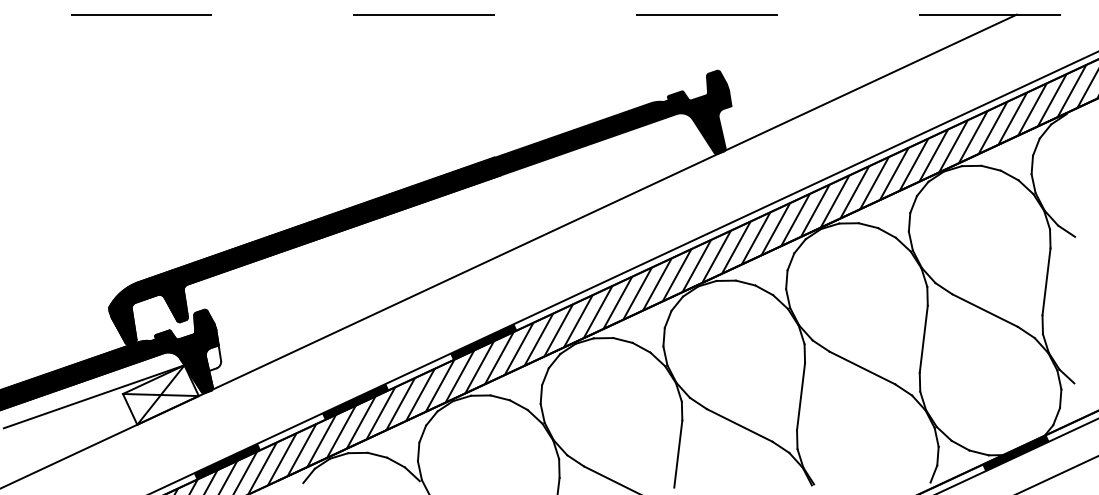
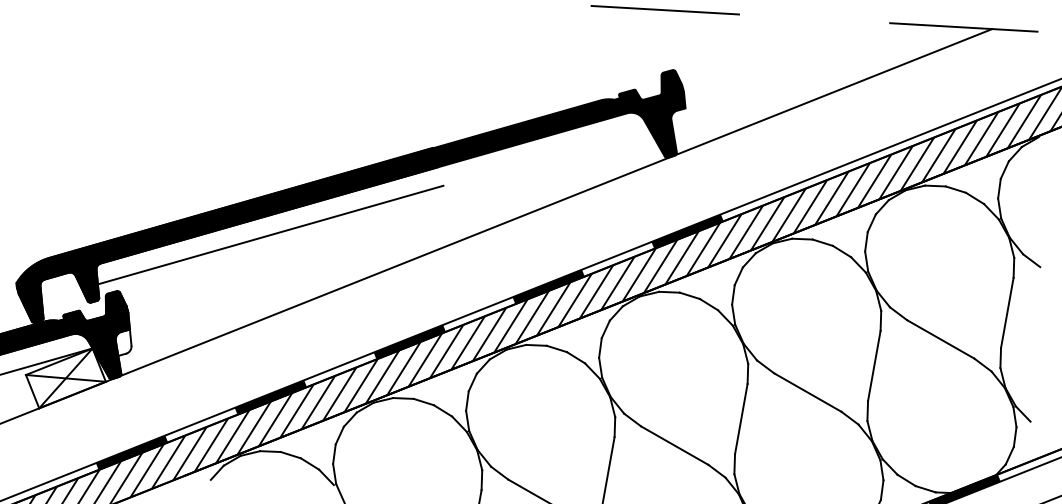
fill: (739, 222) -> (686, 231), added
line: (346, 248) -> (270, 235), added
fill: (611, 282) -> (548, 287), added

